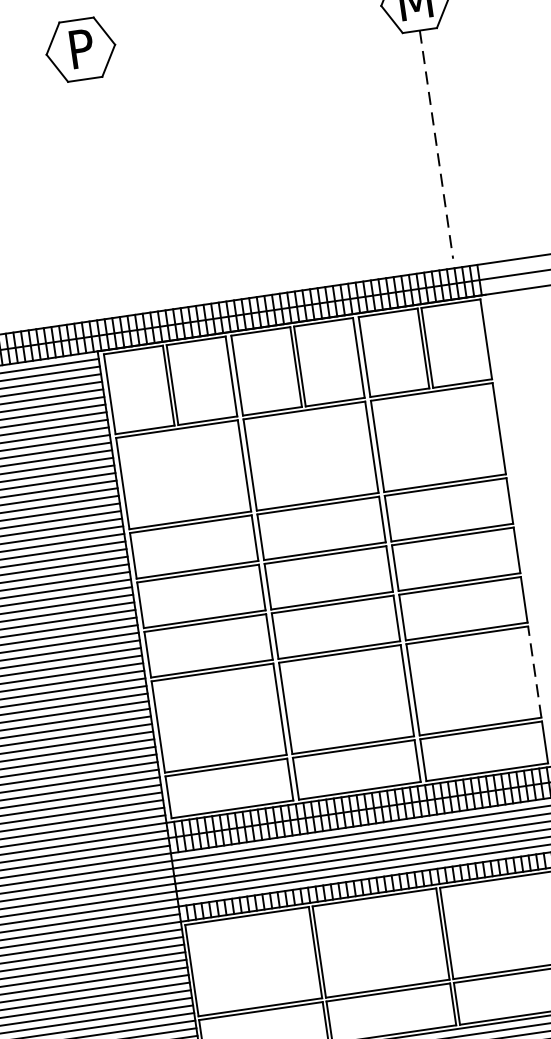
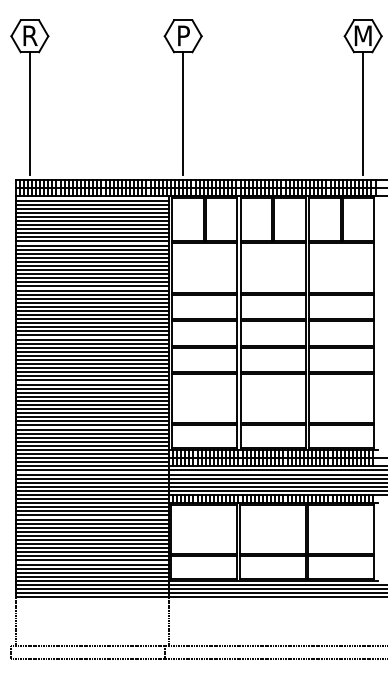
line: (437, 146) -> (363, 114), dashed -> solid
line: (102, 193) -> (183, 113), added
line: (534, 671) -> (374, 398), dashed -> solid

